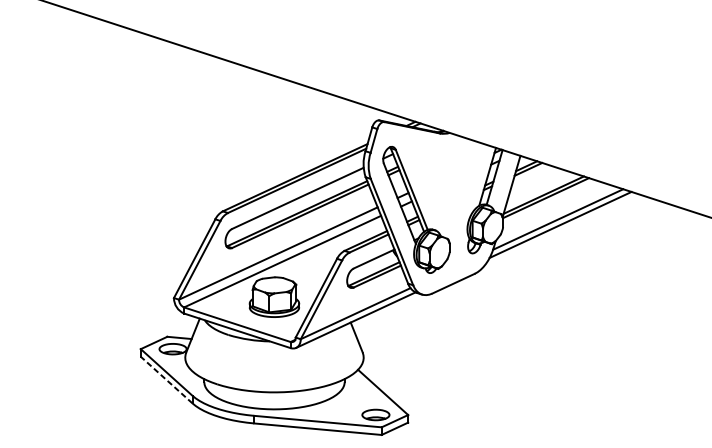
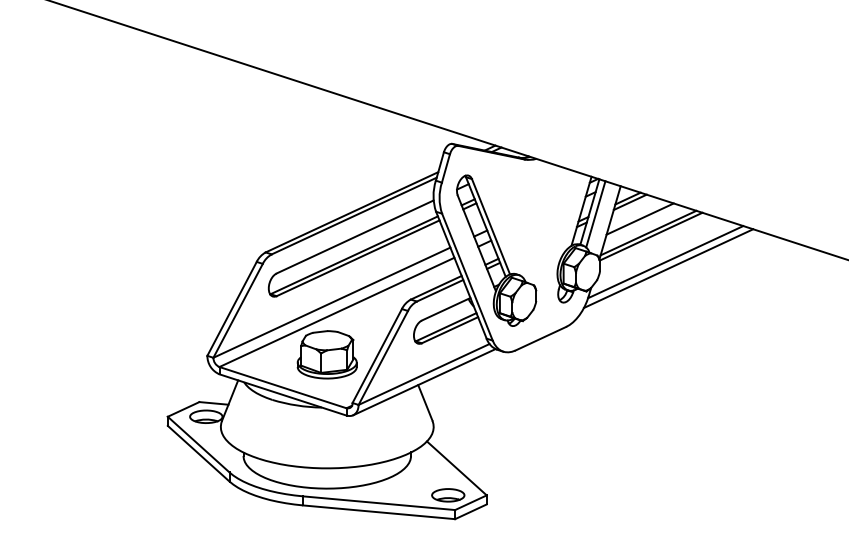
line: (499, 179) -> (595, 214), added
line: (536, 182) -> (639, 218), added
line: (166, 379) -> (198, 453), dashed -> solid

